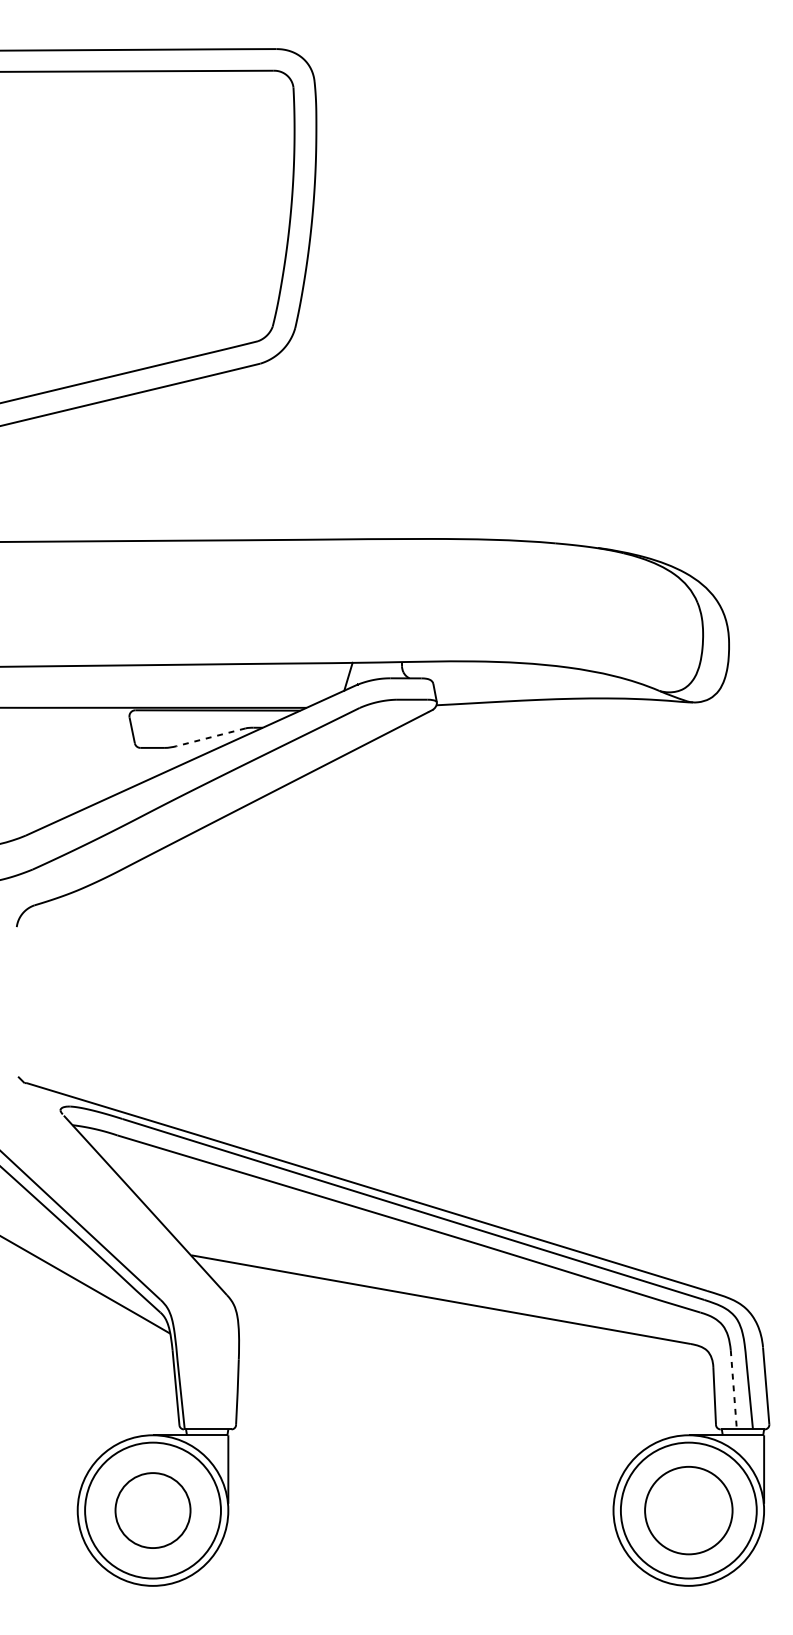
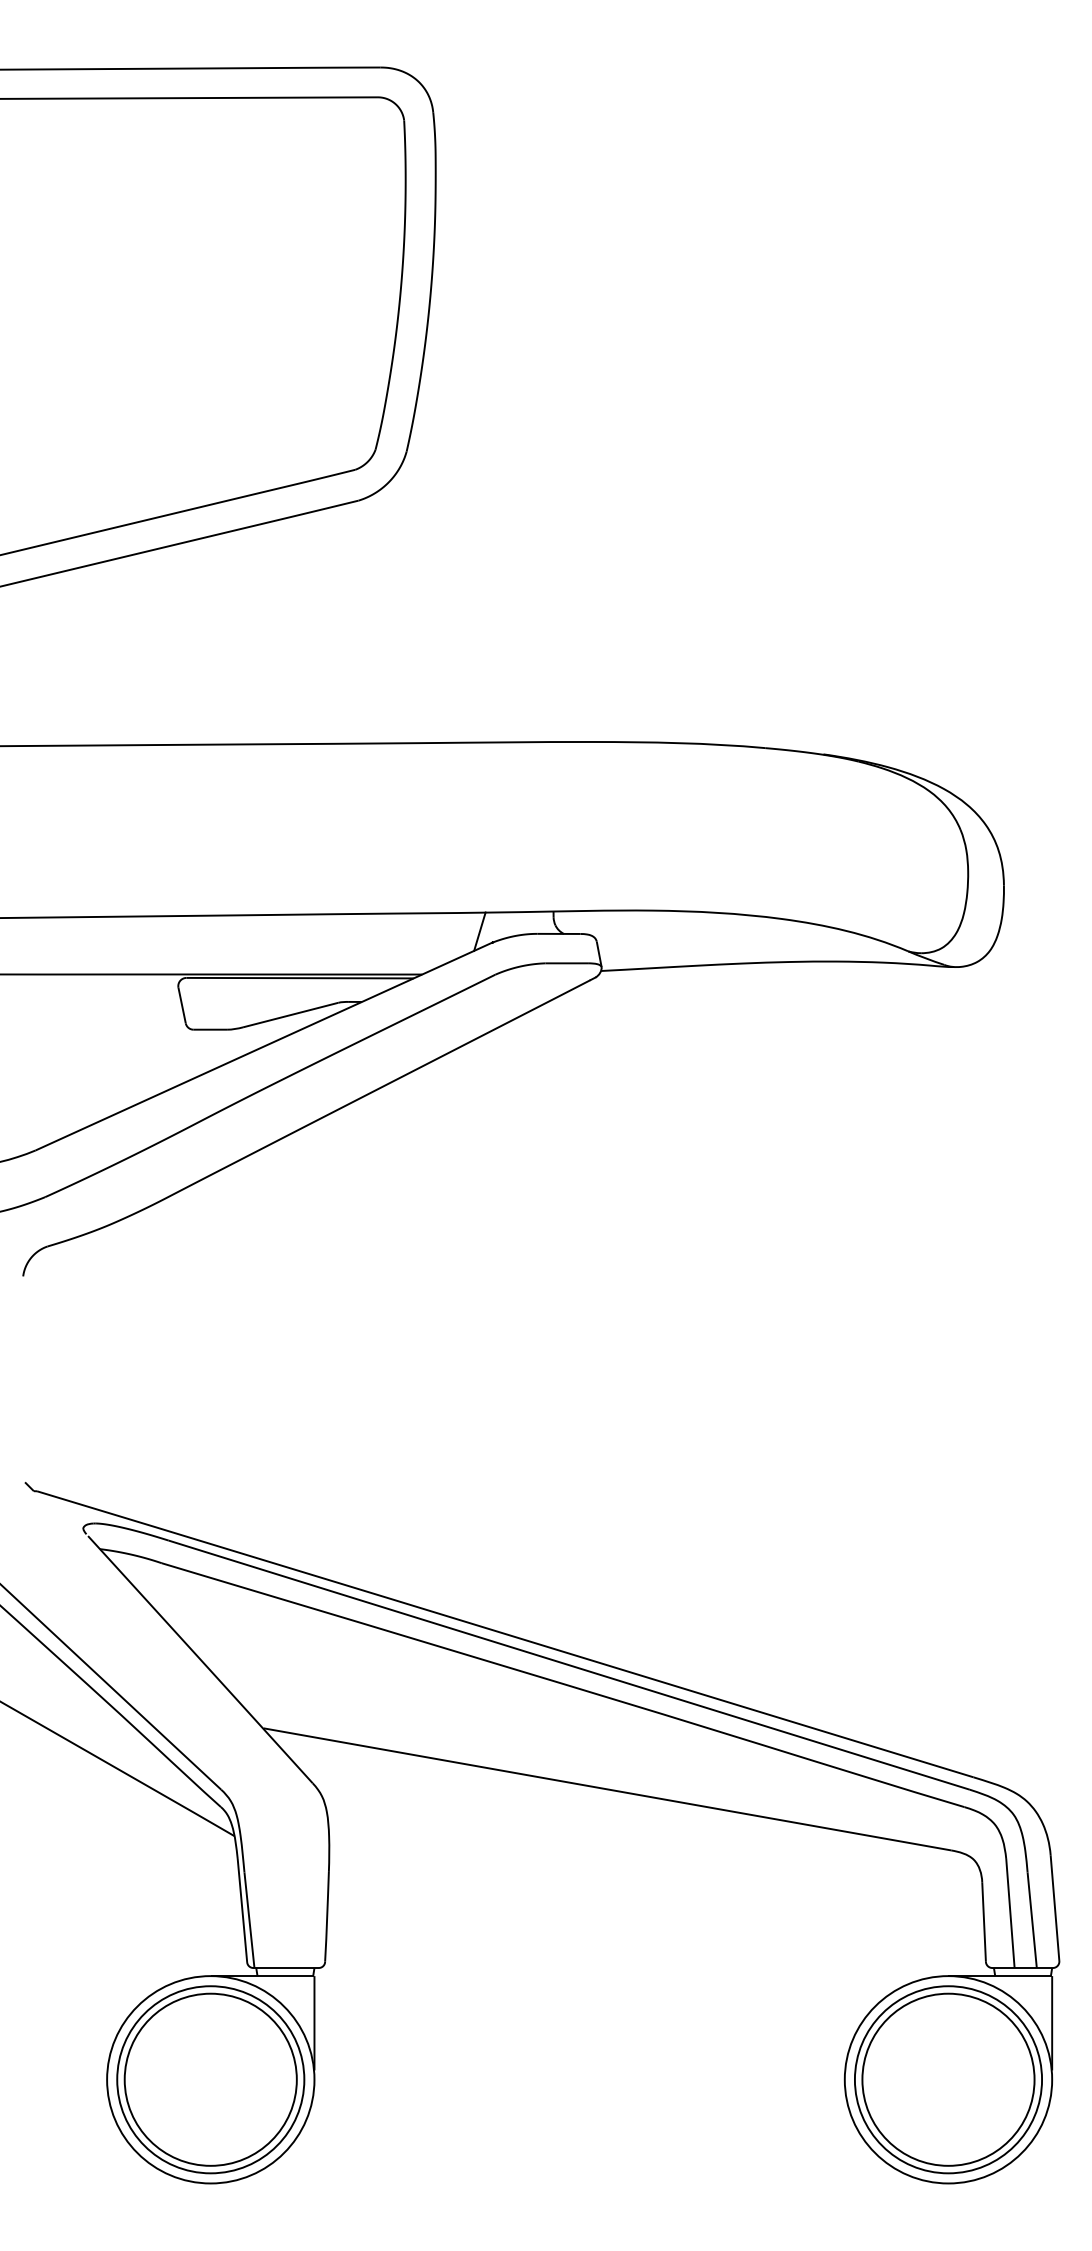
line: (210, 737) -> (290, 1015), dashed -> solid
line: (733, 1389) -> (1010, 1913), dashed -> solid
circle: (152, 1510) -> (210, 2079), size x1.67
circle: (688, 1510) -> (948, 2079), size x1.43

